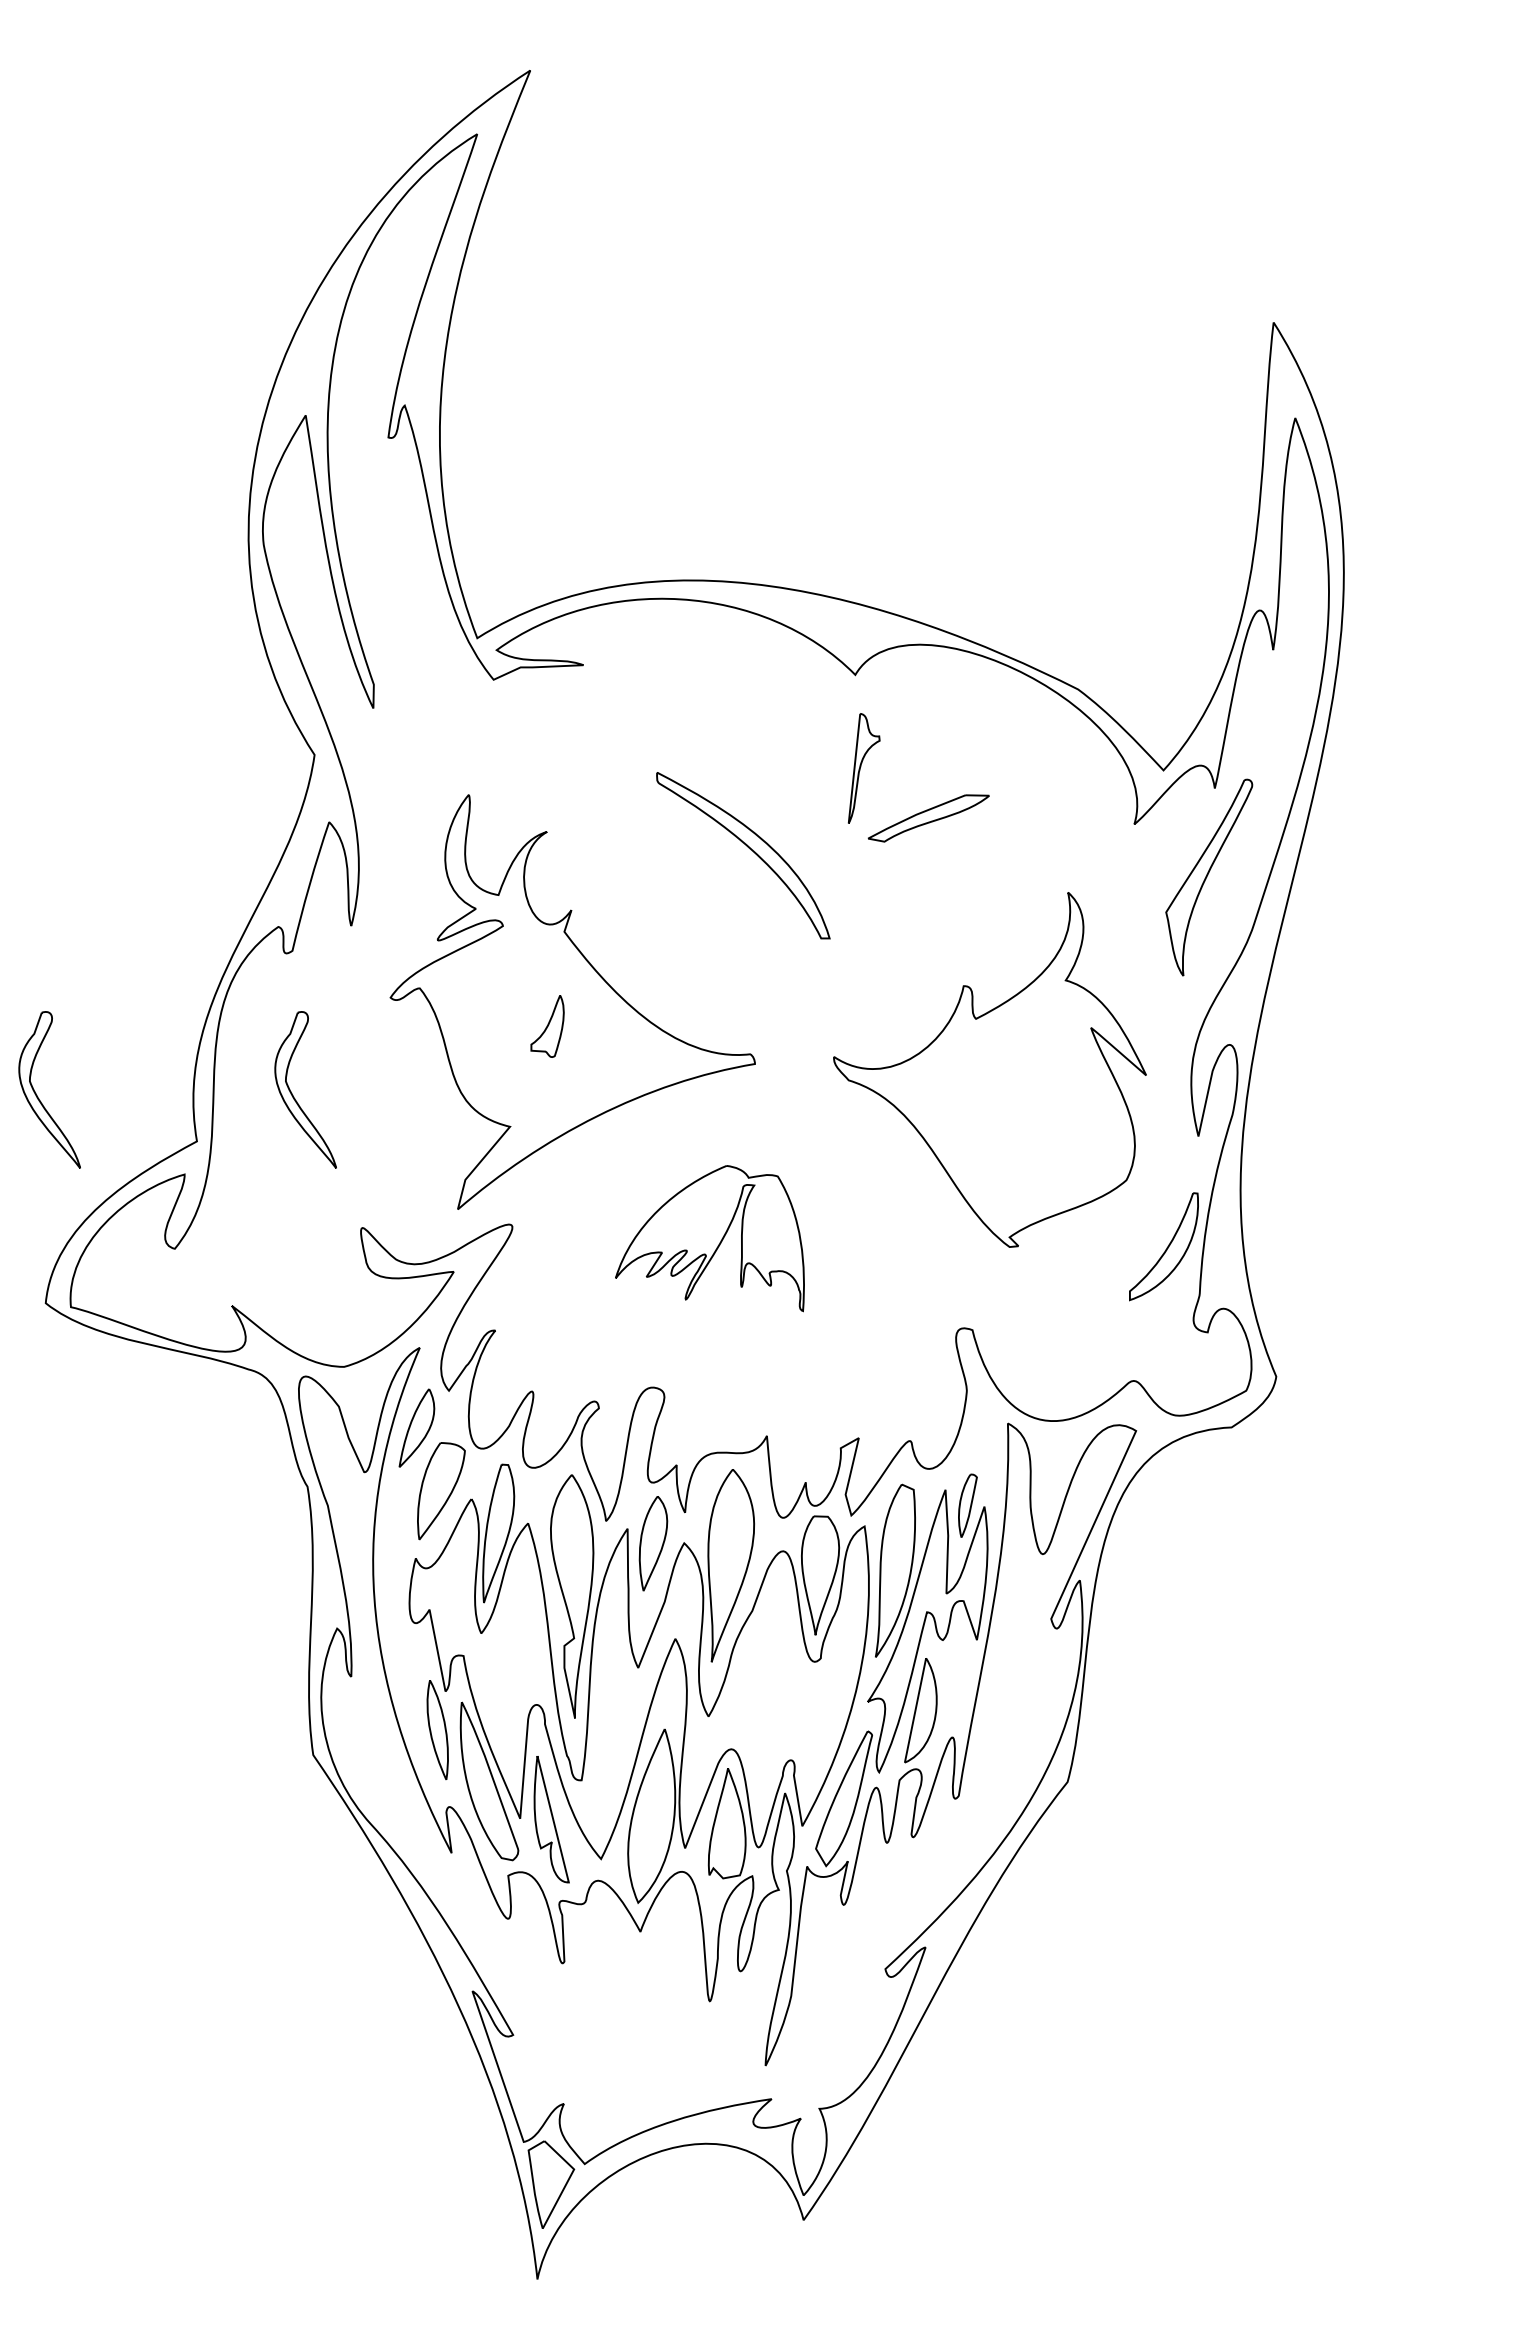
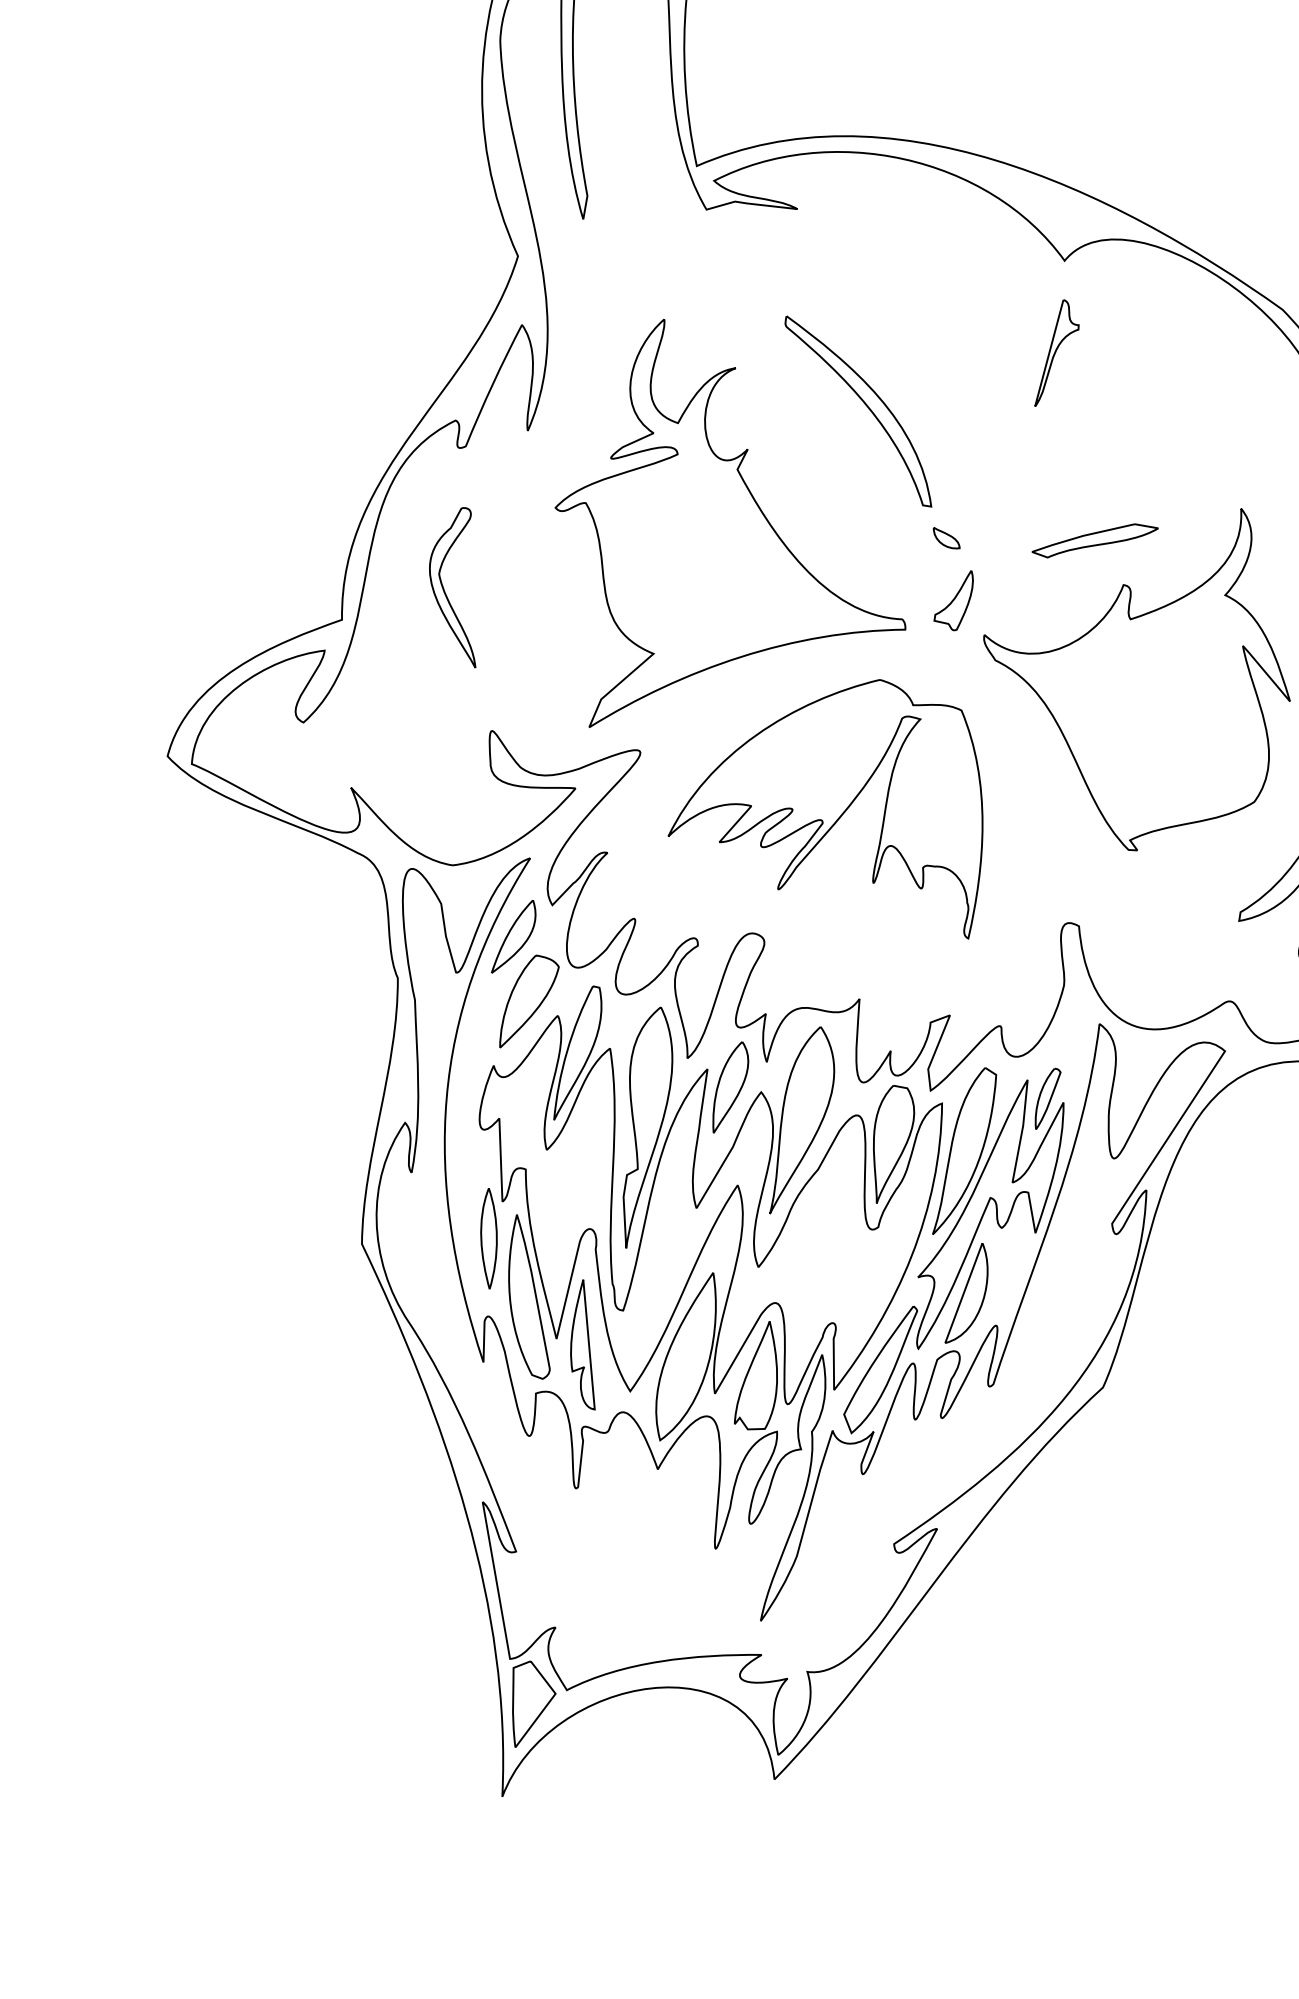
part: (928, 818) -> (1094, 541), moved
part: (749, 849) -> (865, 406), moved
part: (781, 967) -> (946, 538), added
part: (547, 1026) -> (954, 599), moved
part: (37, 1095) -> (191, 549), removed
part: (709, 1238) -> (833, 795), size x1.67

